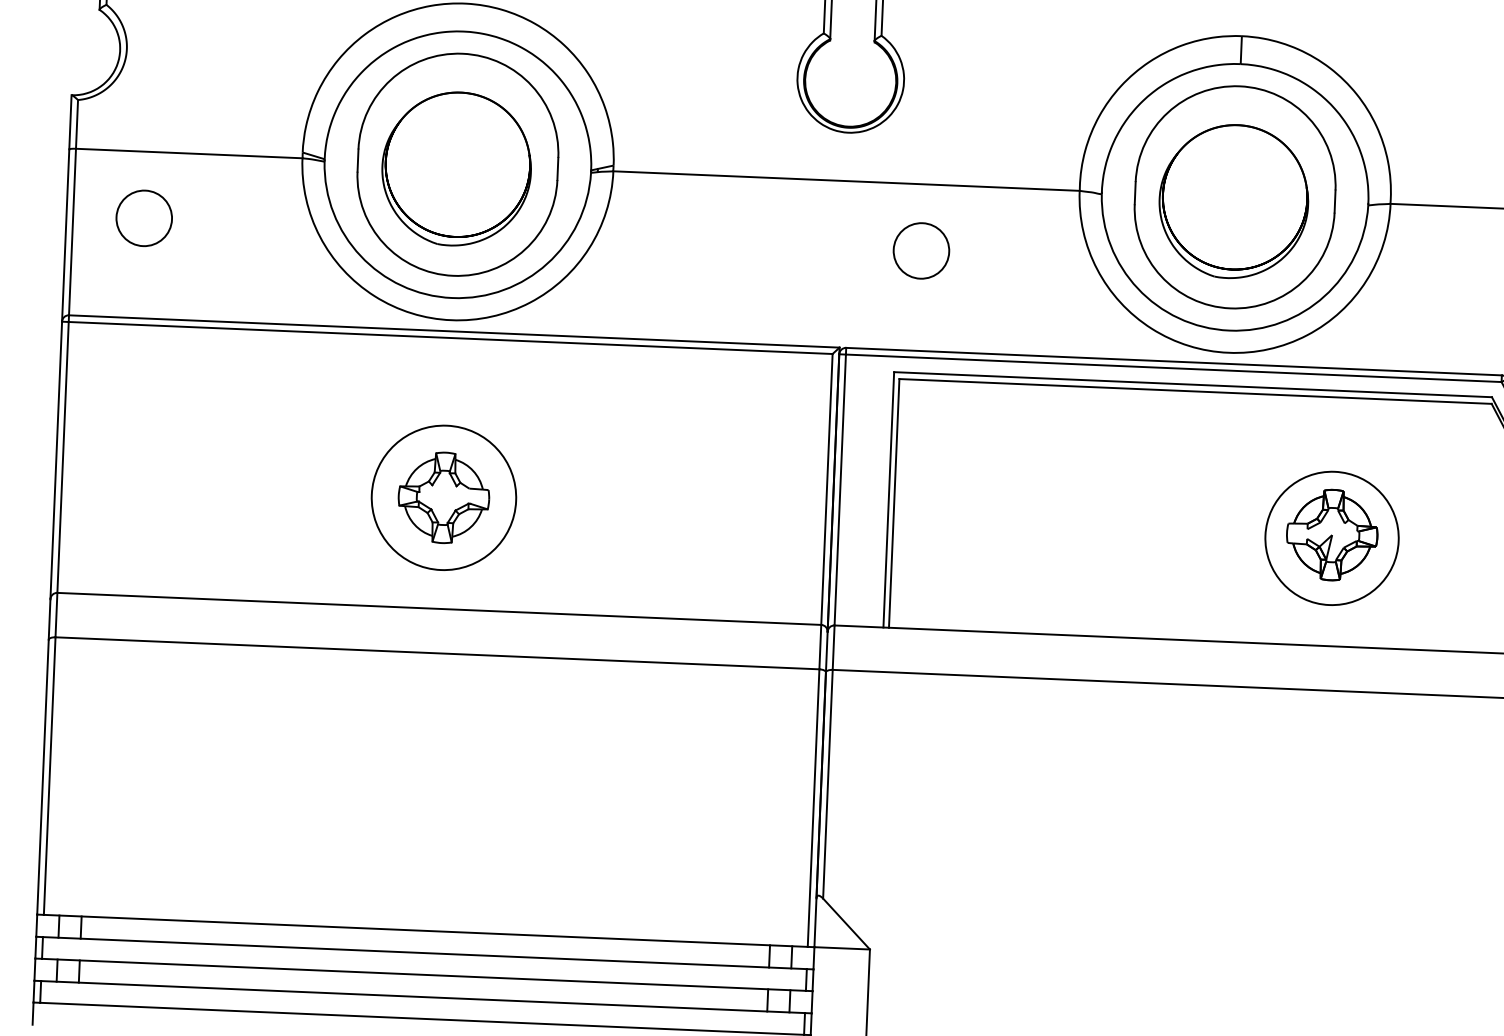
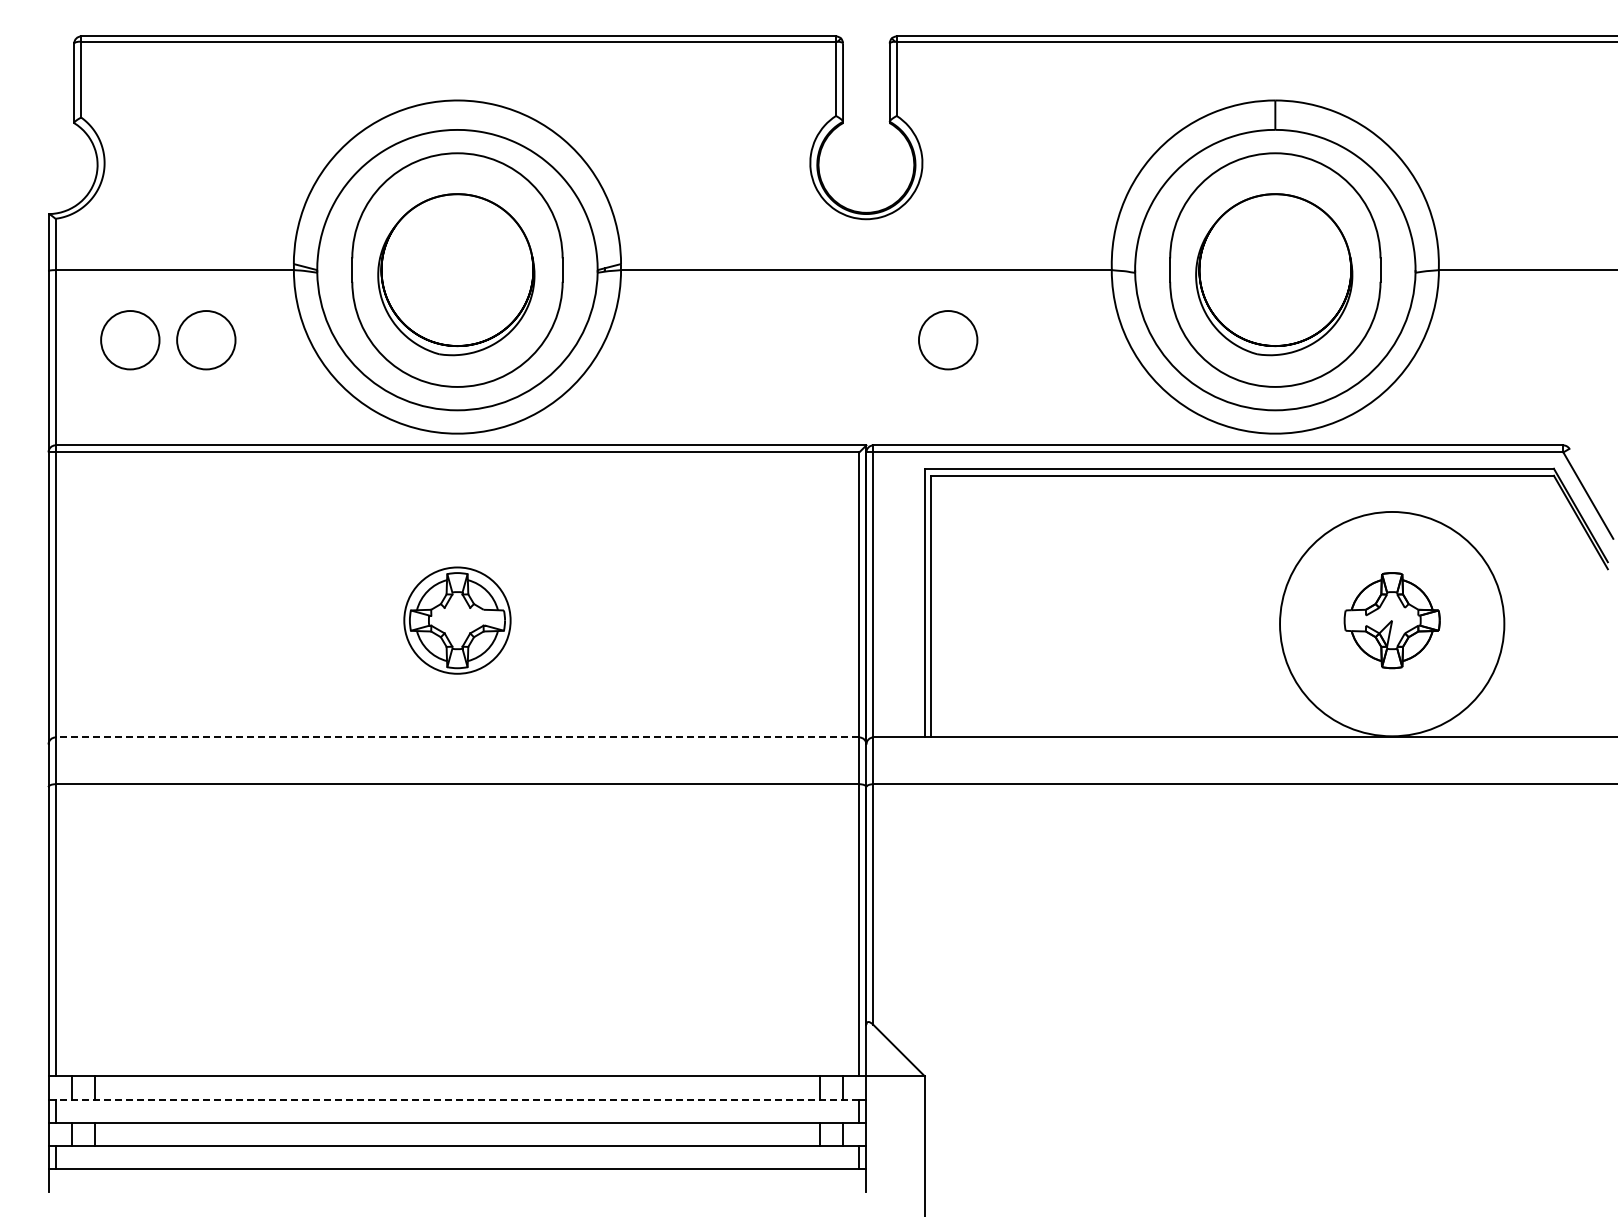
circle: (216, 221) -> (206, 340), added
circle: (444, 497) -> (457, 620), size x0.7
circle: (1332, 538) -> (1392, 624), size x1.6
line: (439, 608) -> (457, 737), solid -> dashed
line: (424, 952) -> (457, 1099), solid -> dashed

